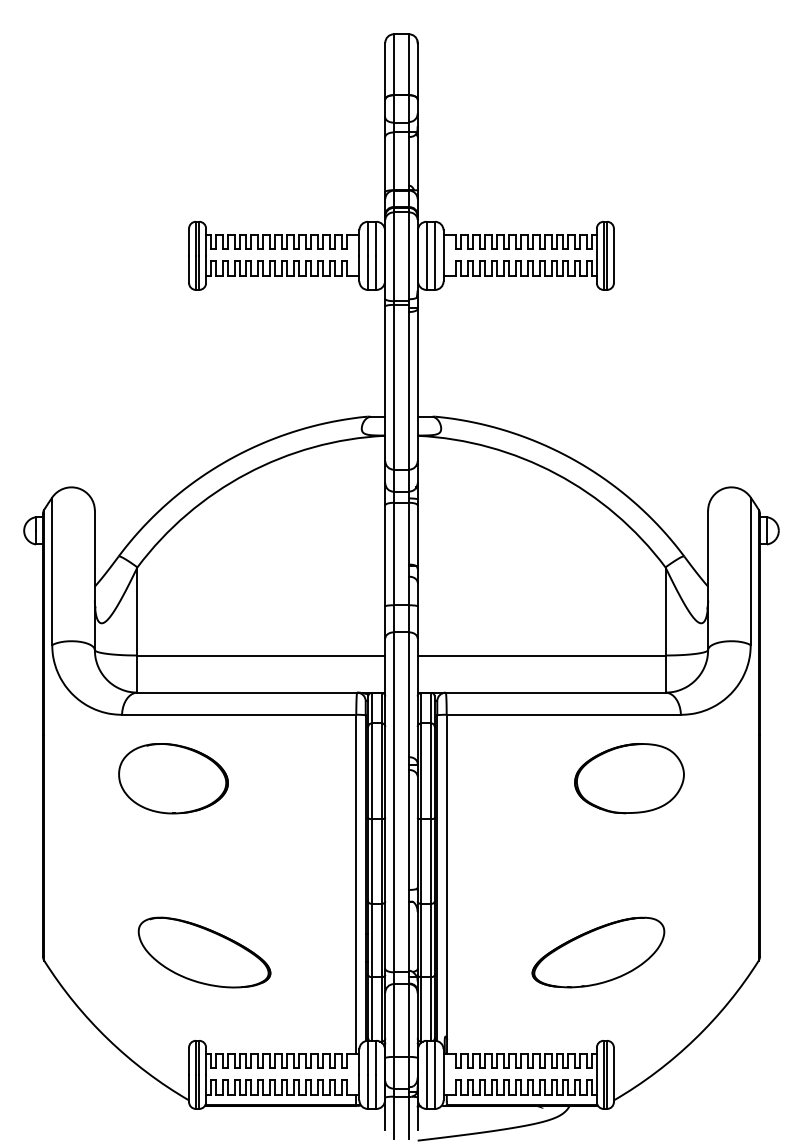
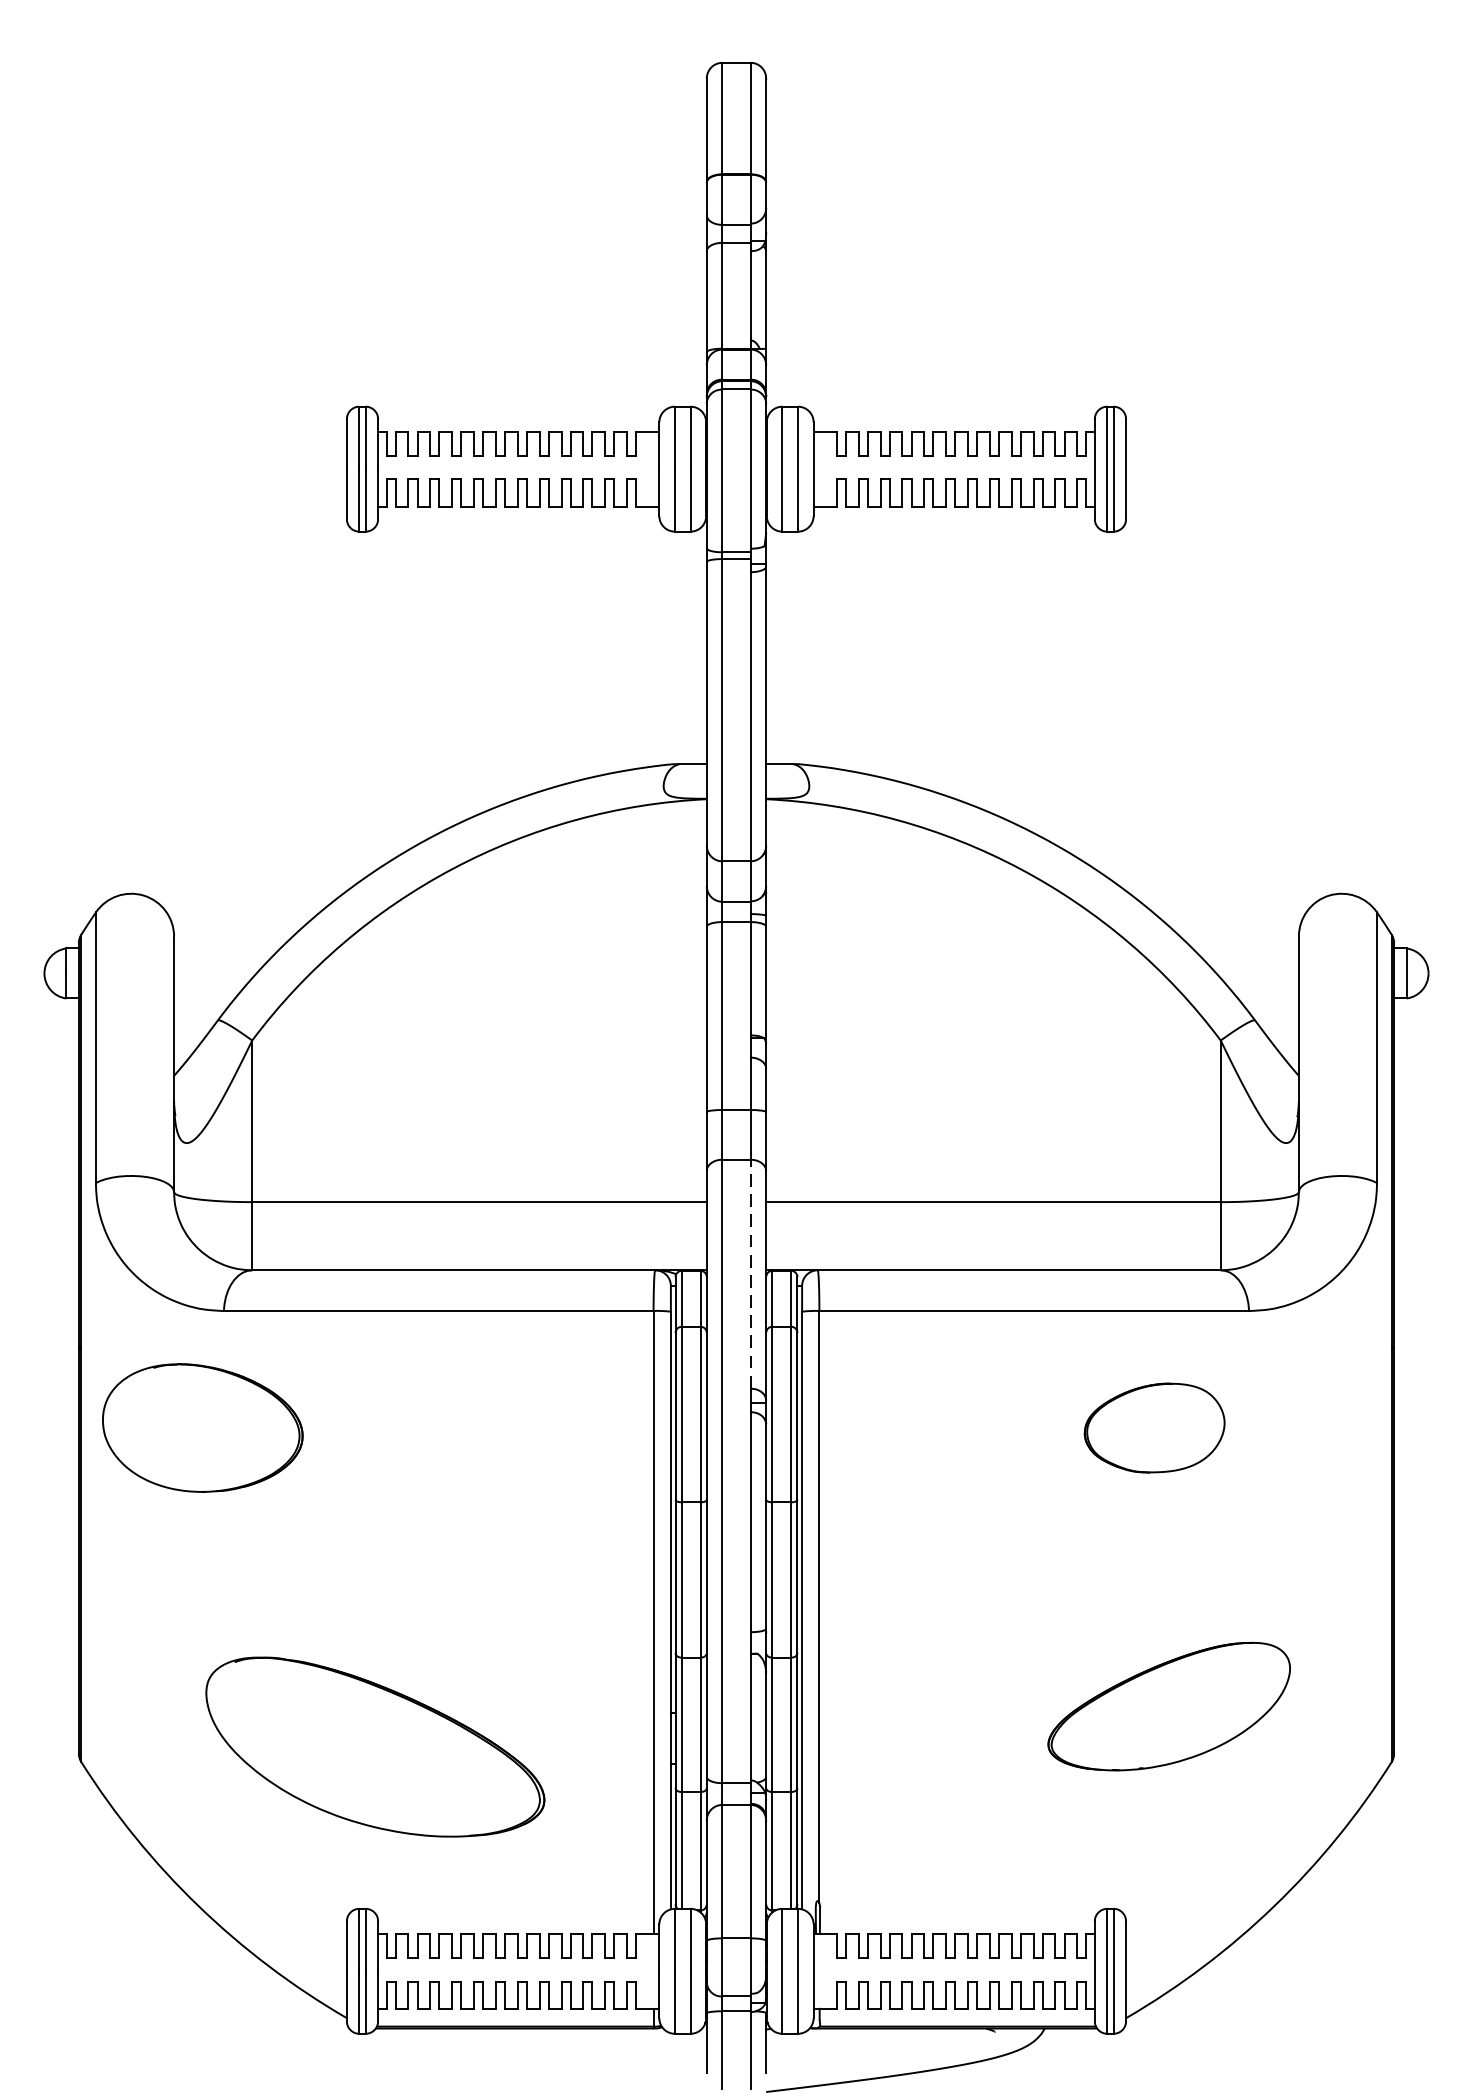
line: (409, 694) -> (751, 1273), solid -> dashed
part: (173, 778) -> (202, 1427), moved
part: (629, 778) -> (1154, 1427), size x0.7
part: (204, 952) -> (375, 1746), size x1.4
part: (598, 952) -> (1169, 1706), moved

